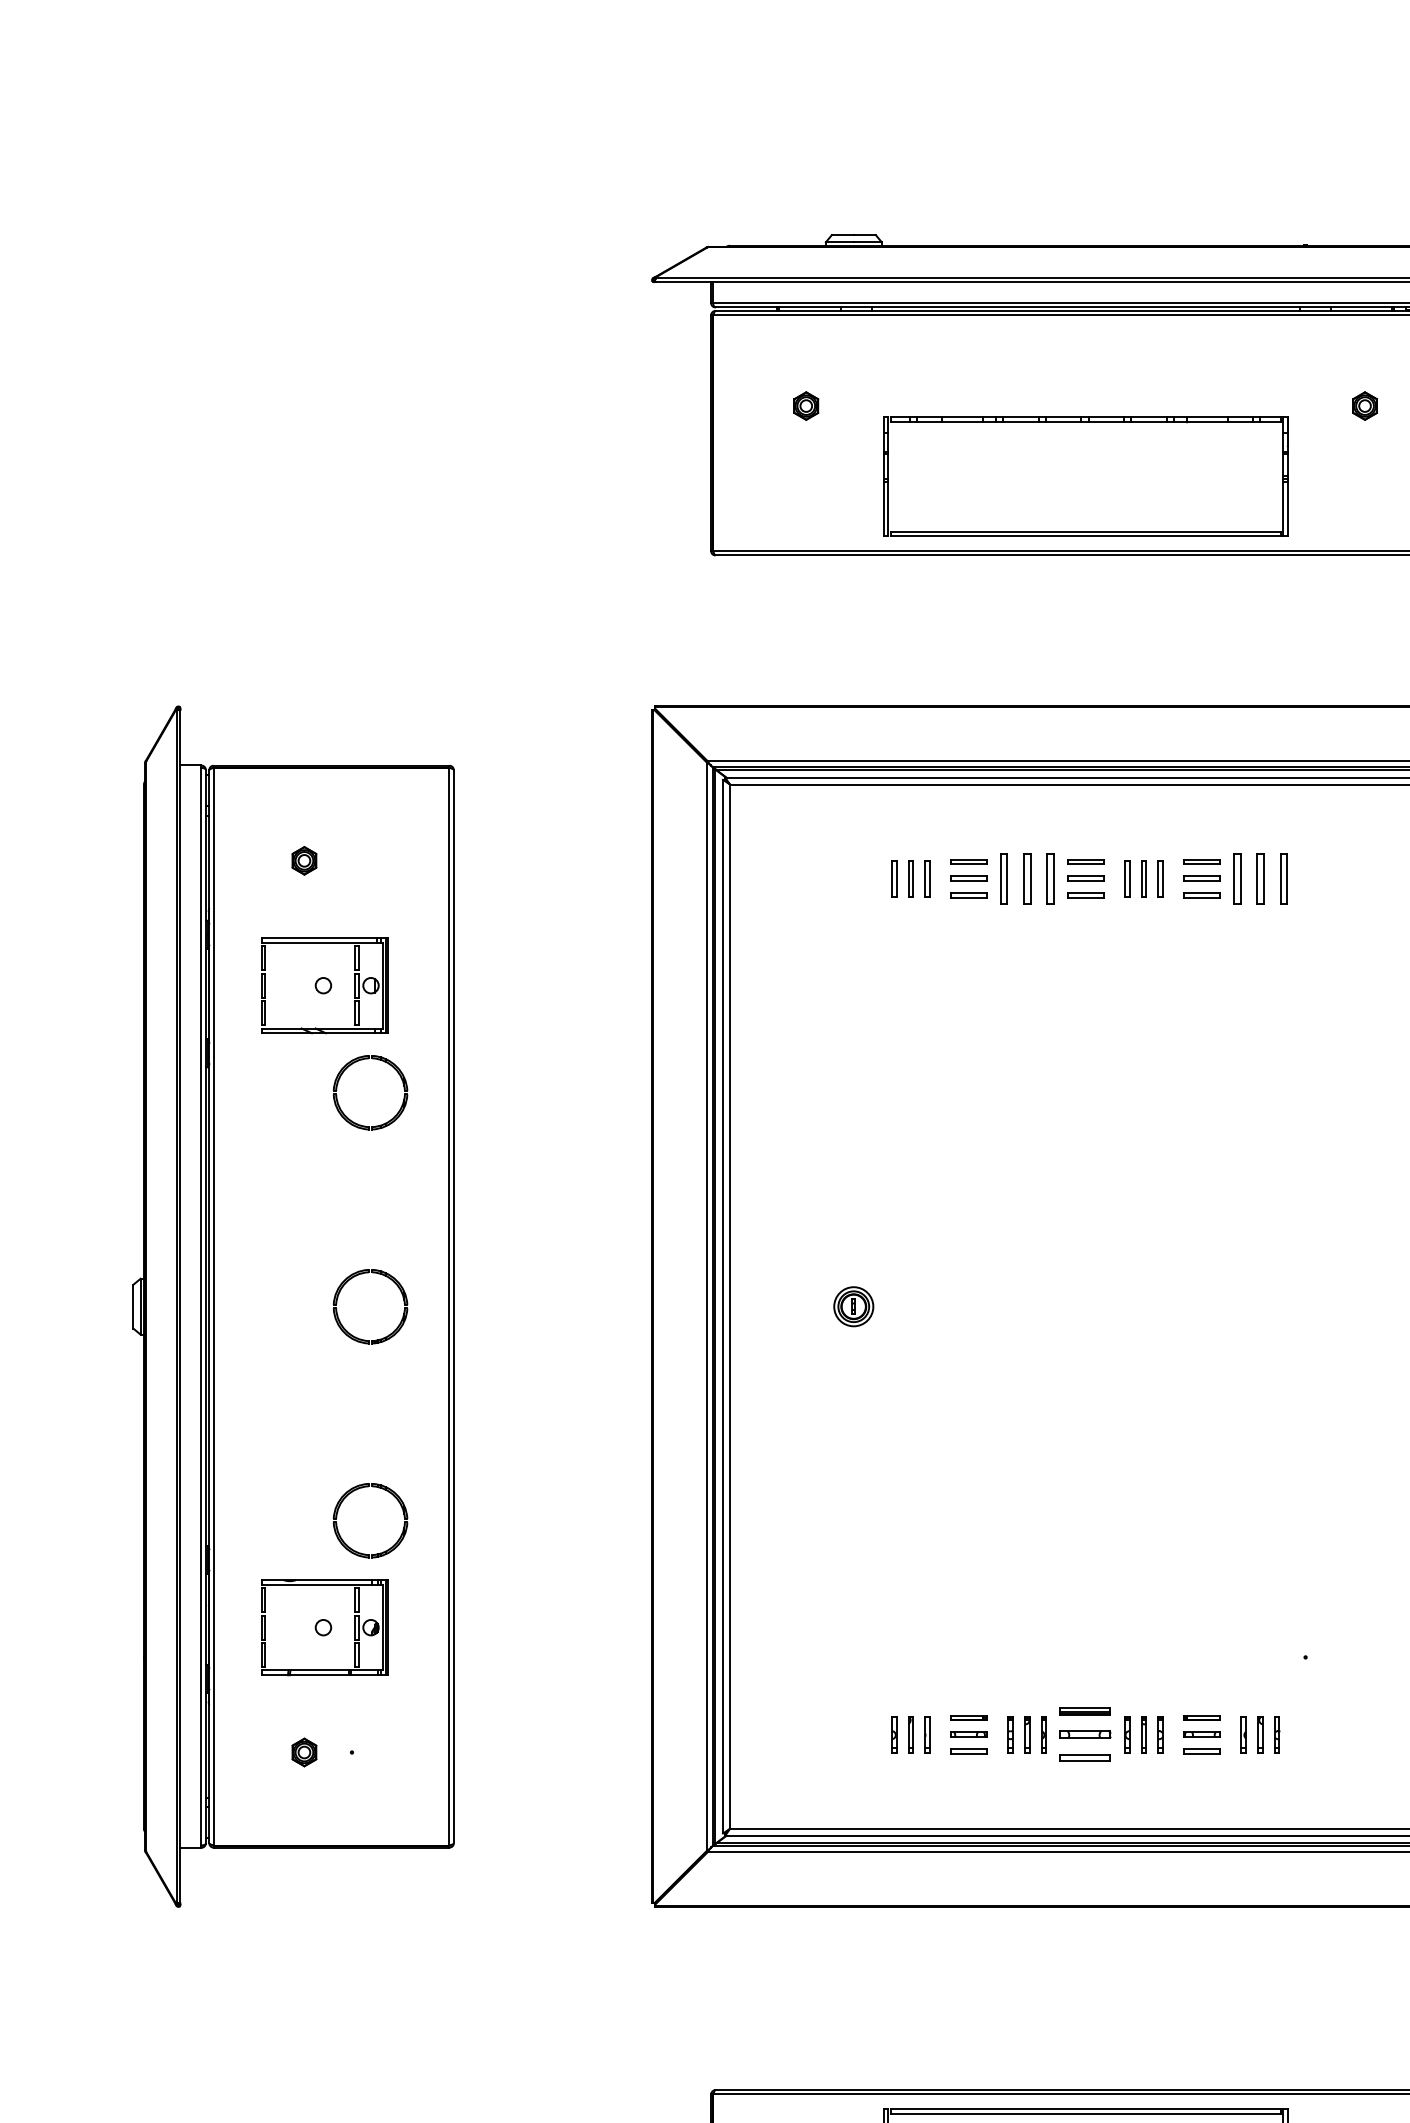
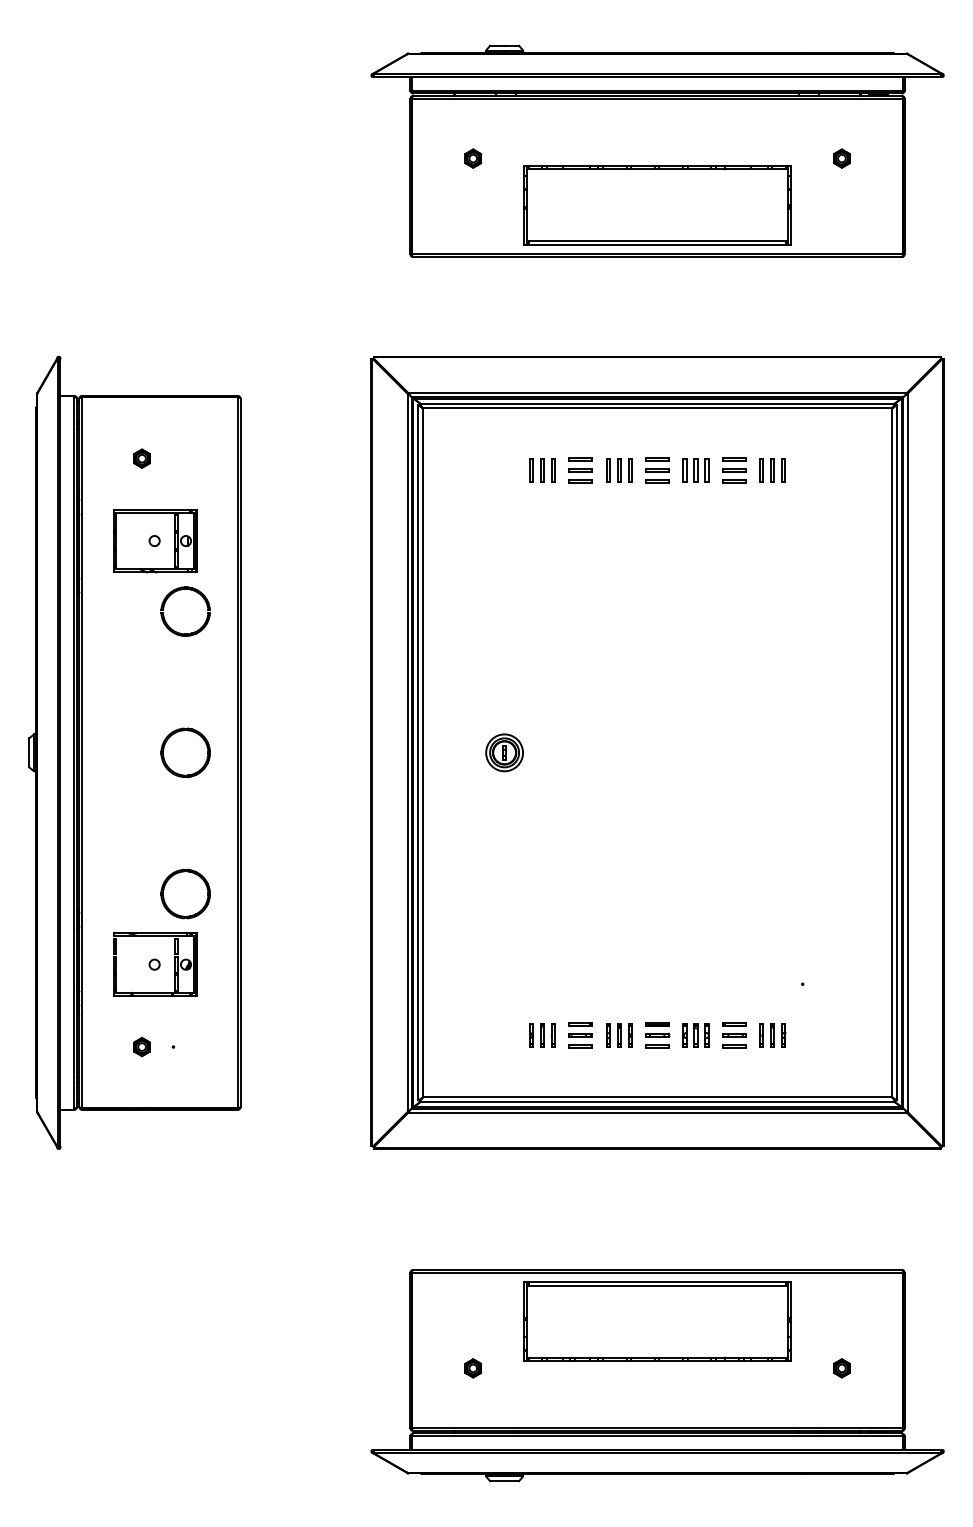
part: (1027, 878) -> (619, 470), size x0.71
part: (1259, 878) -> (772, 470), size x0.71
part: (853, 1306) -> (504, 752), size x1.43
part: (1085, 1735) -> (657, 1035), size x0.71

